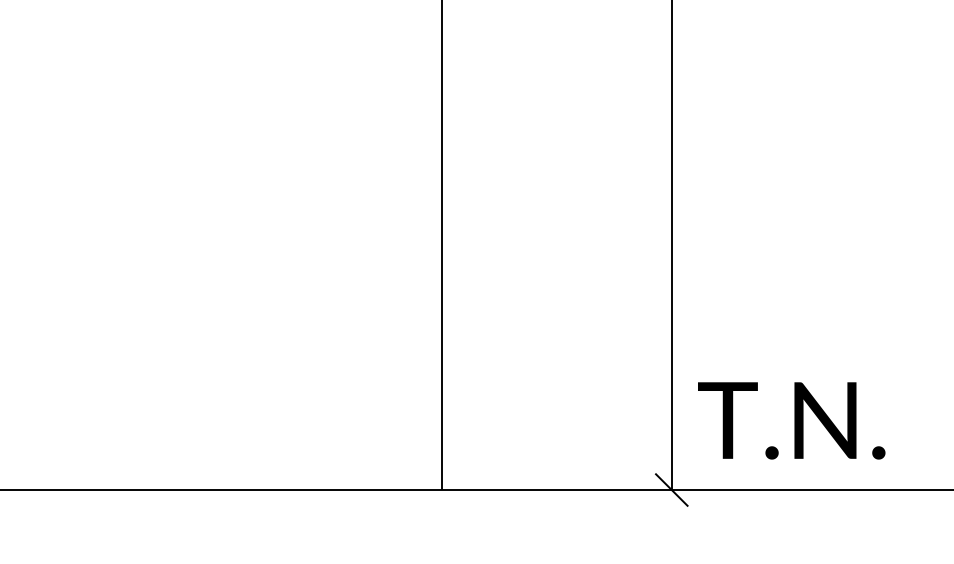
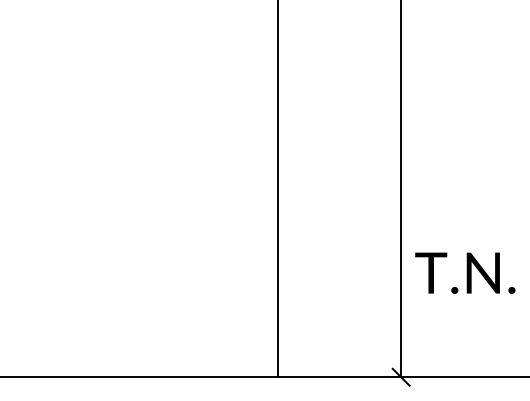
text: (792, 419) -> (465, 272), moved

